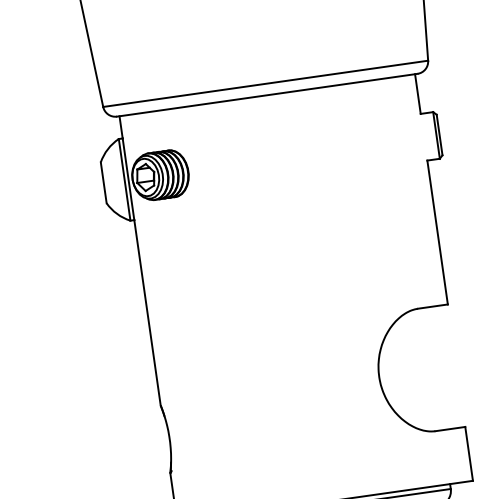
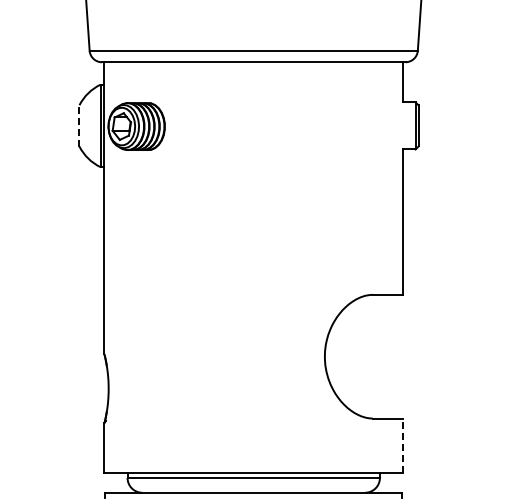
line: (103, 182) -> (79, 125), solid -> dashed
line: (469, 453) -> (403, 445), solid -> dashed

